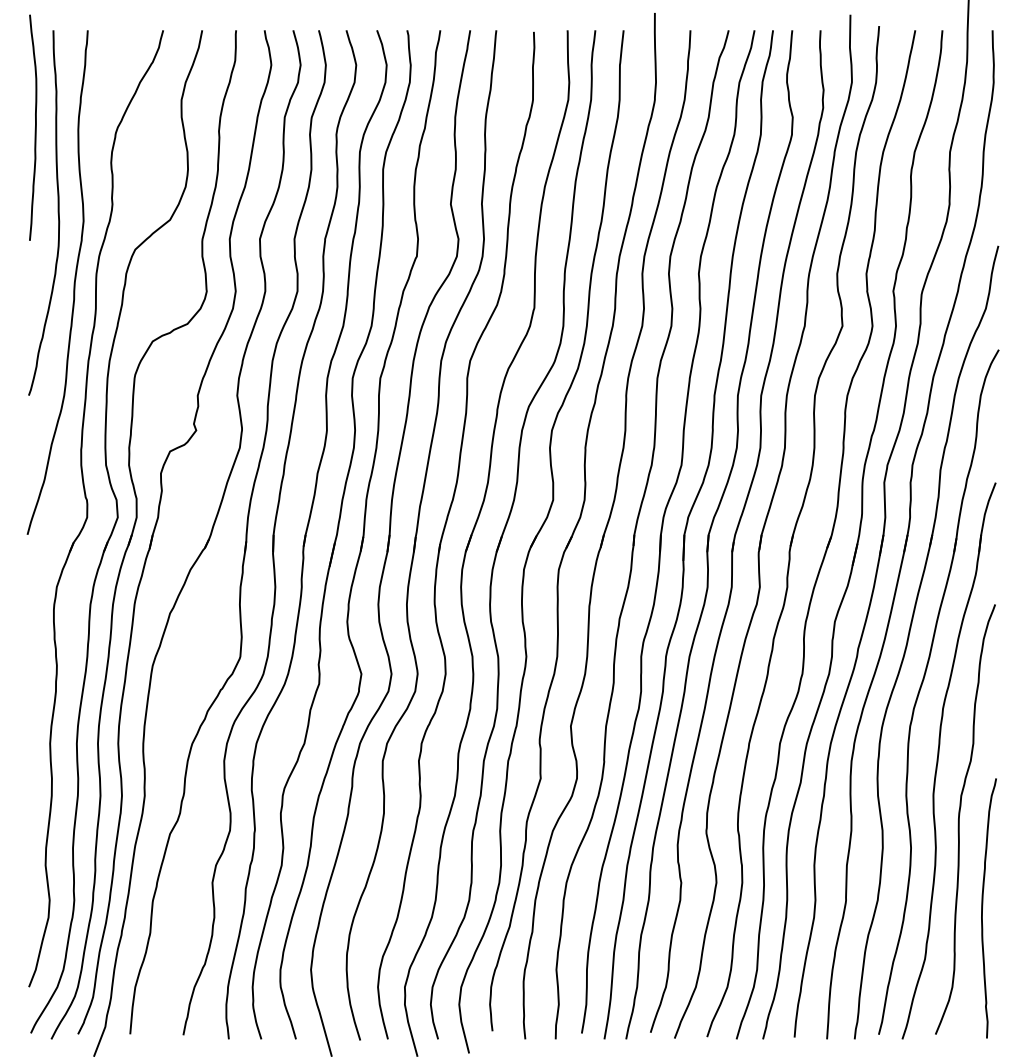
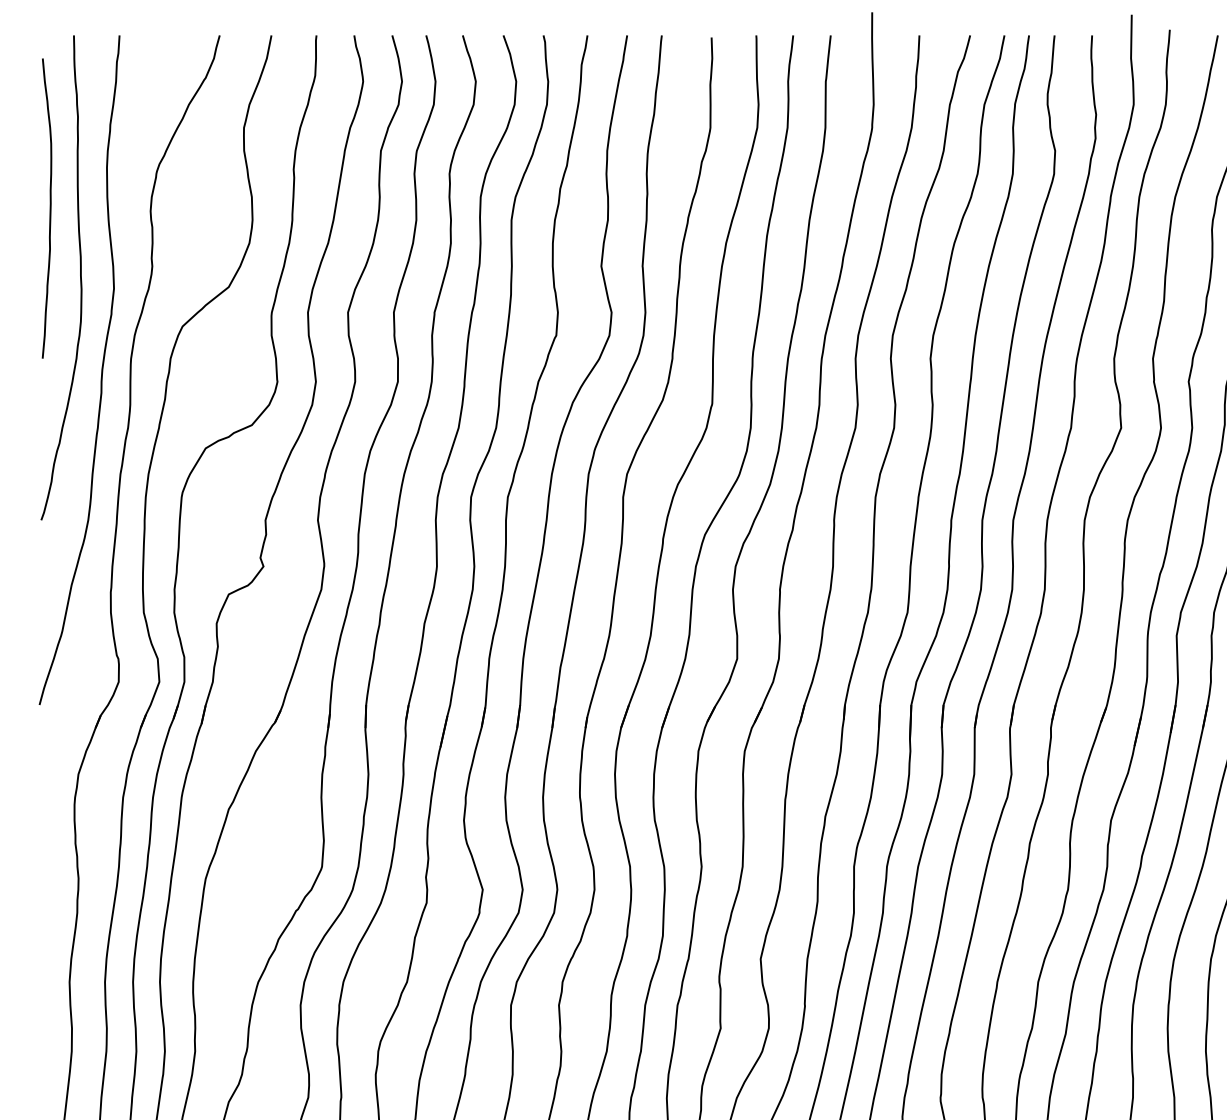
curve: (35, 127) -> (50, 208), moved

